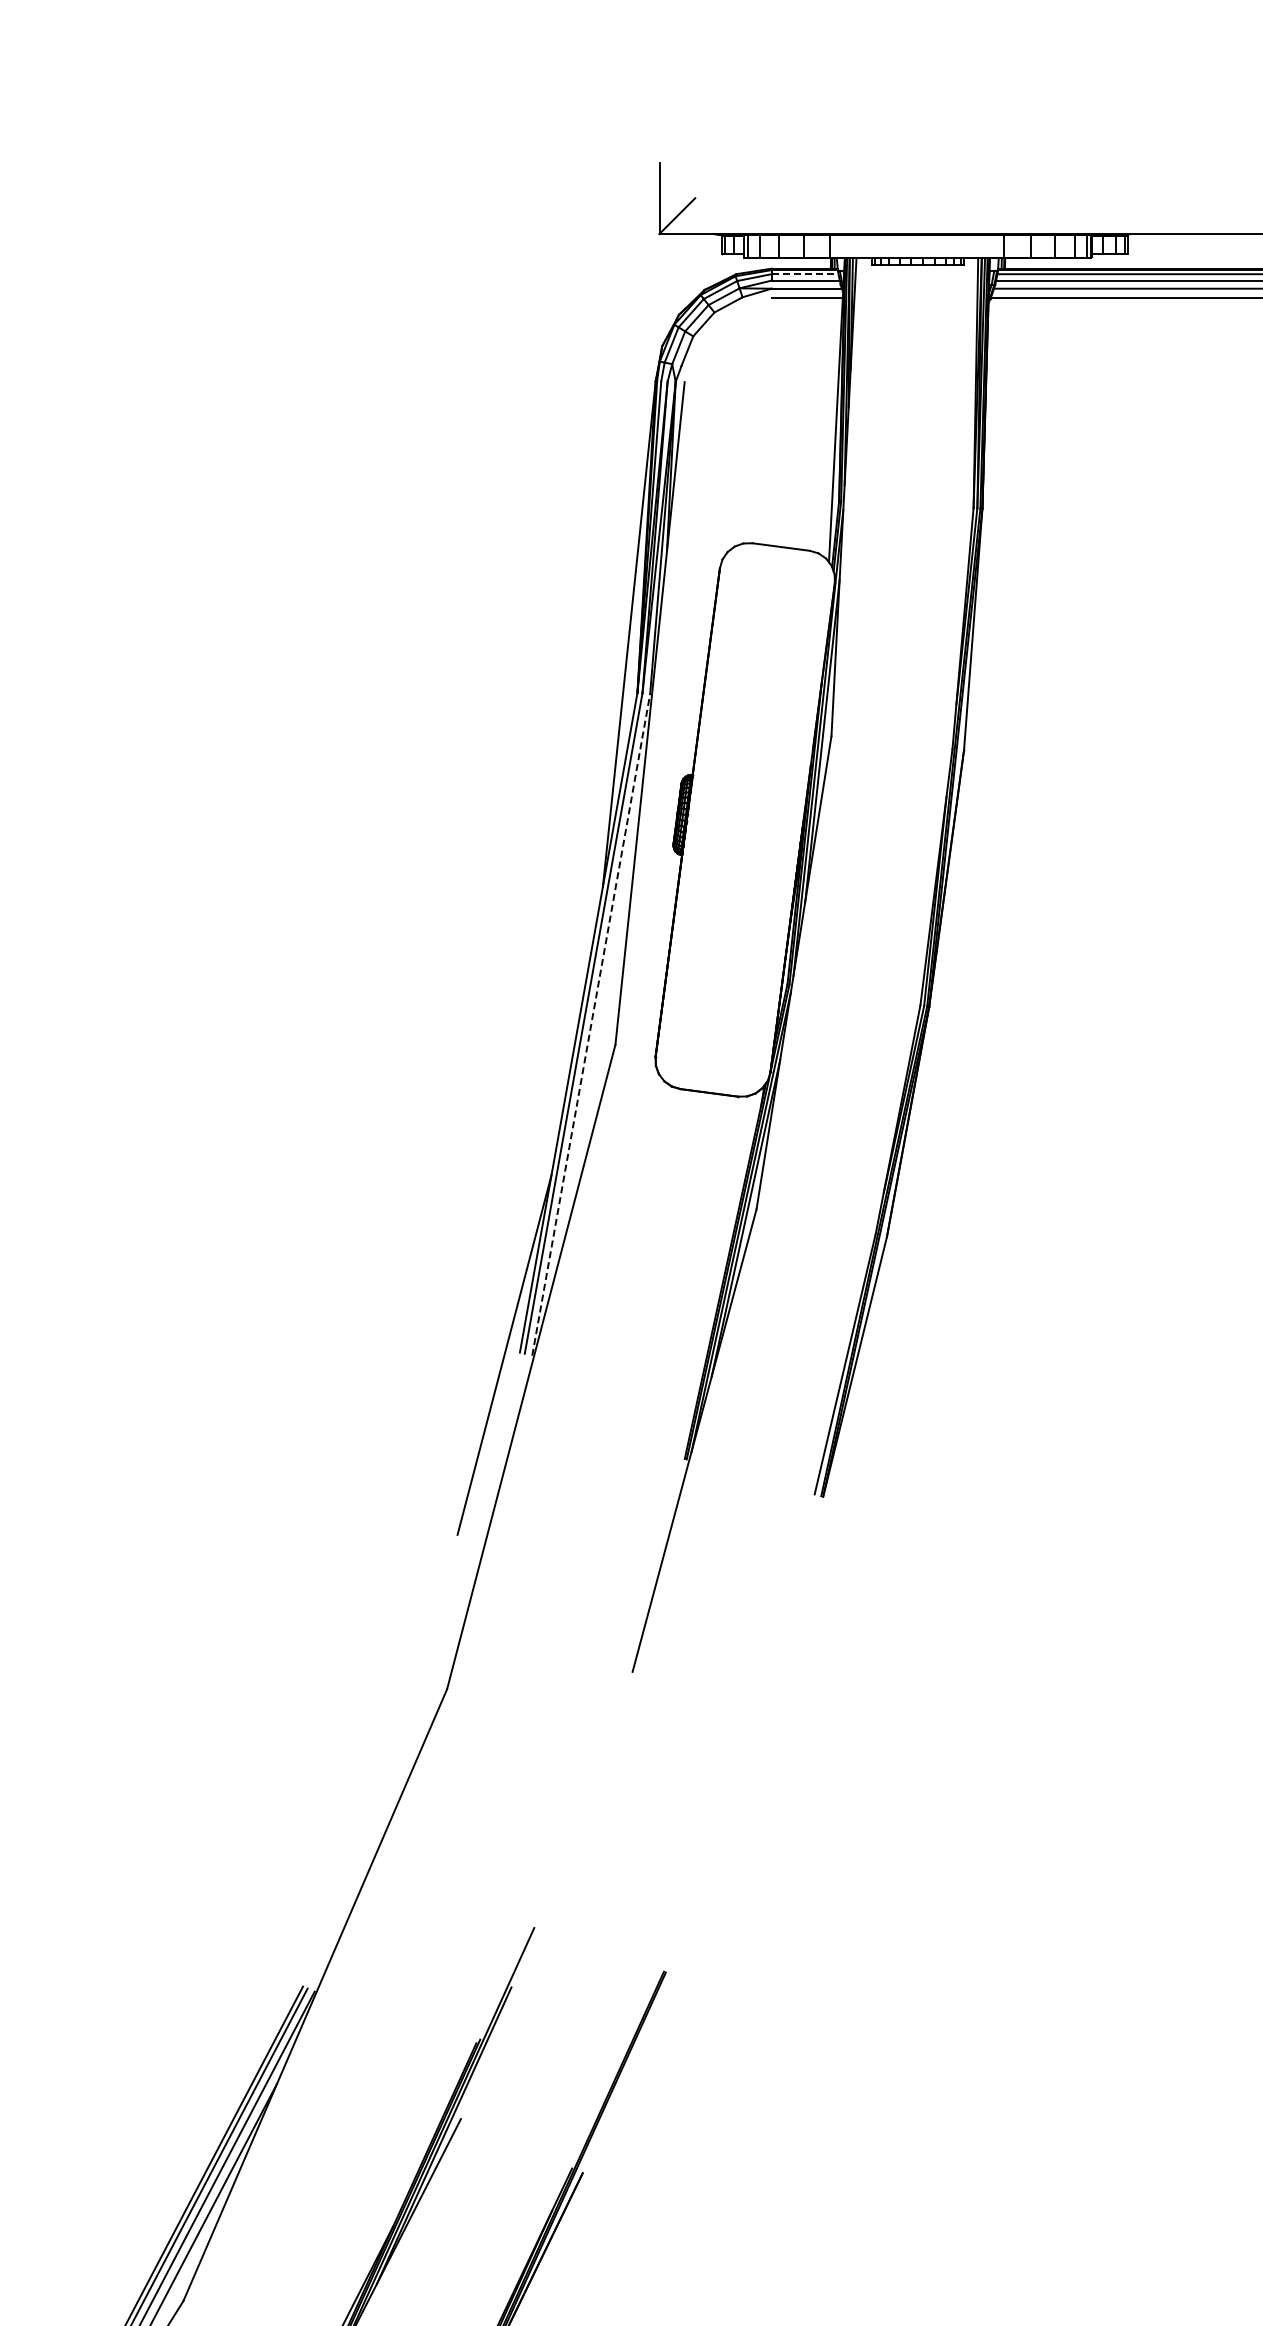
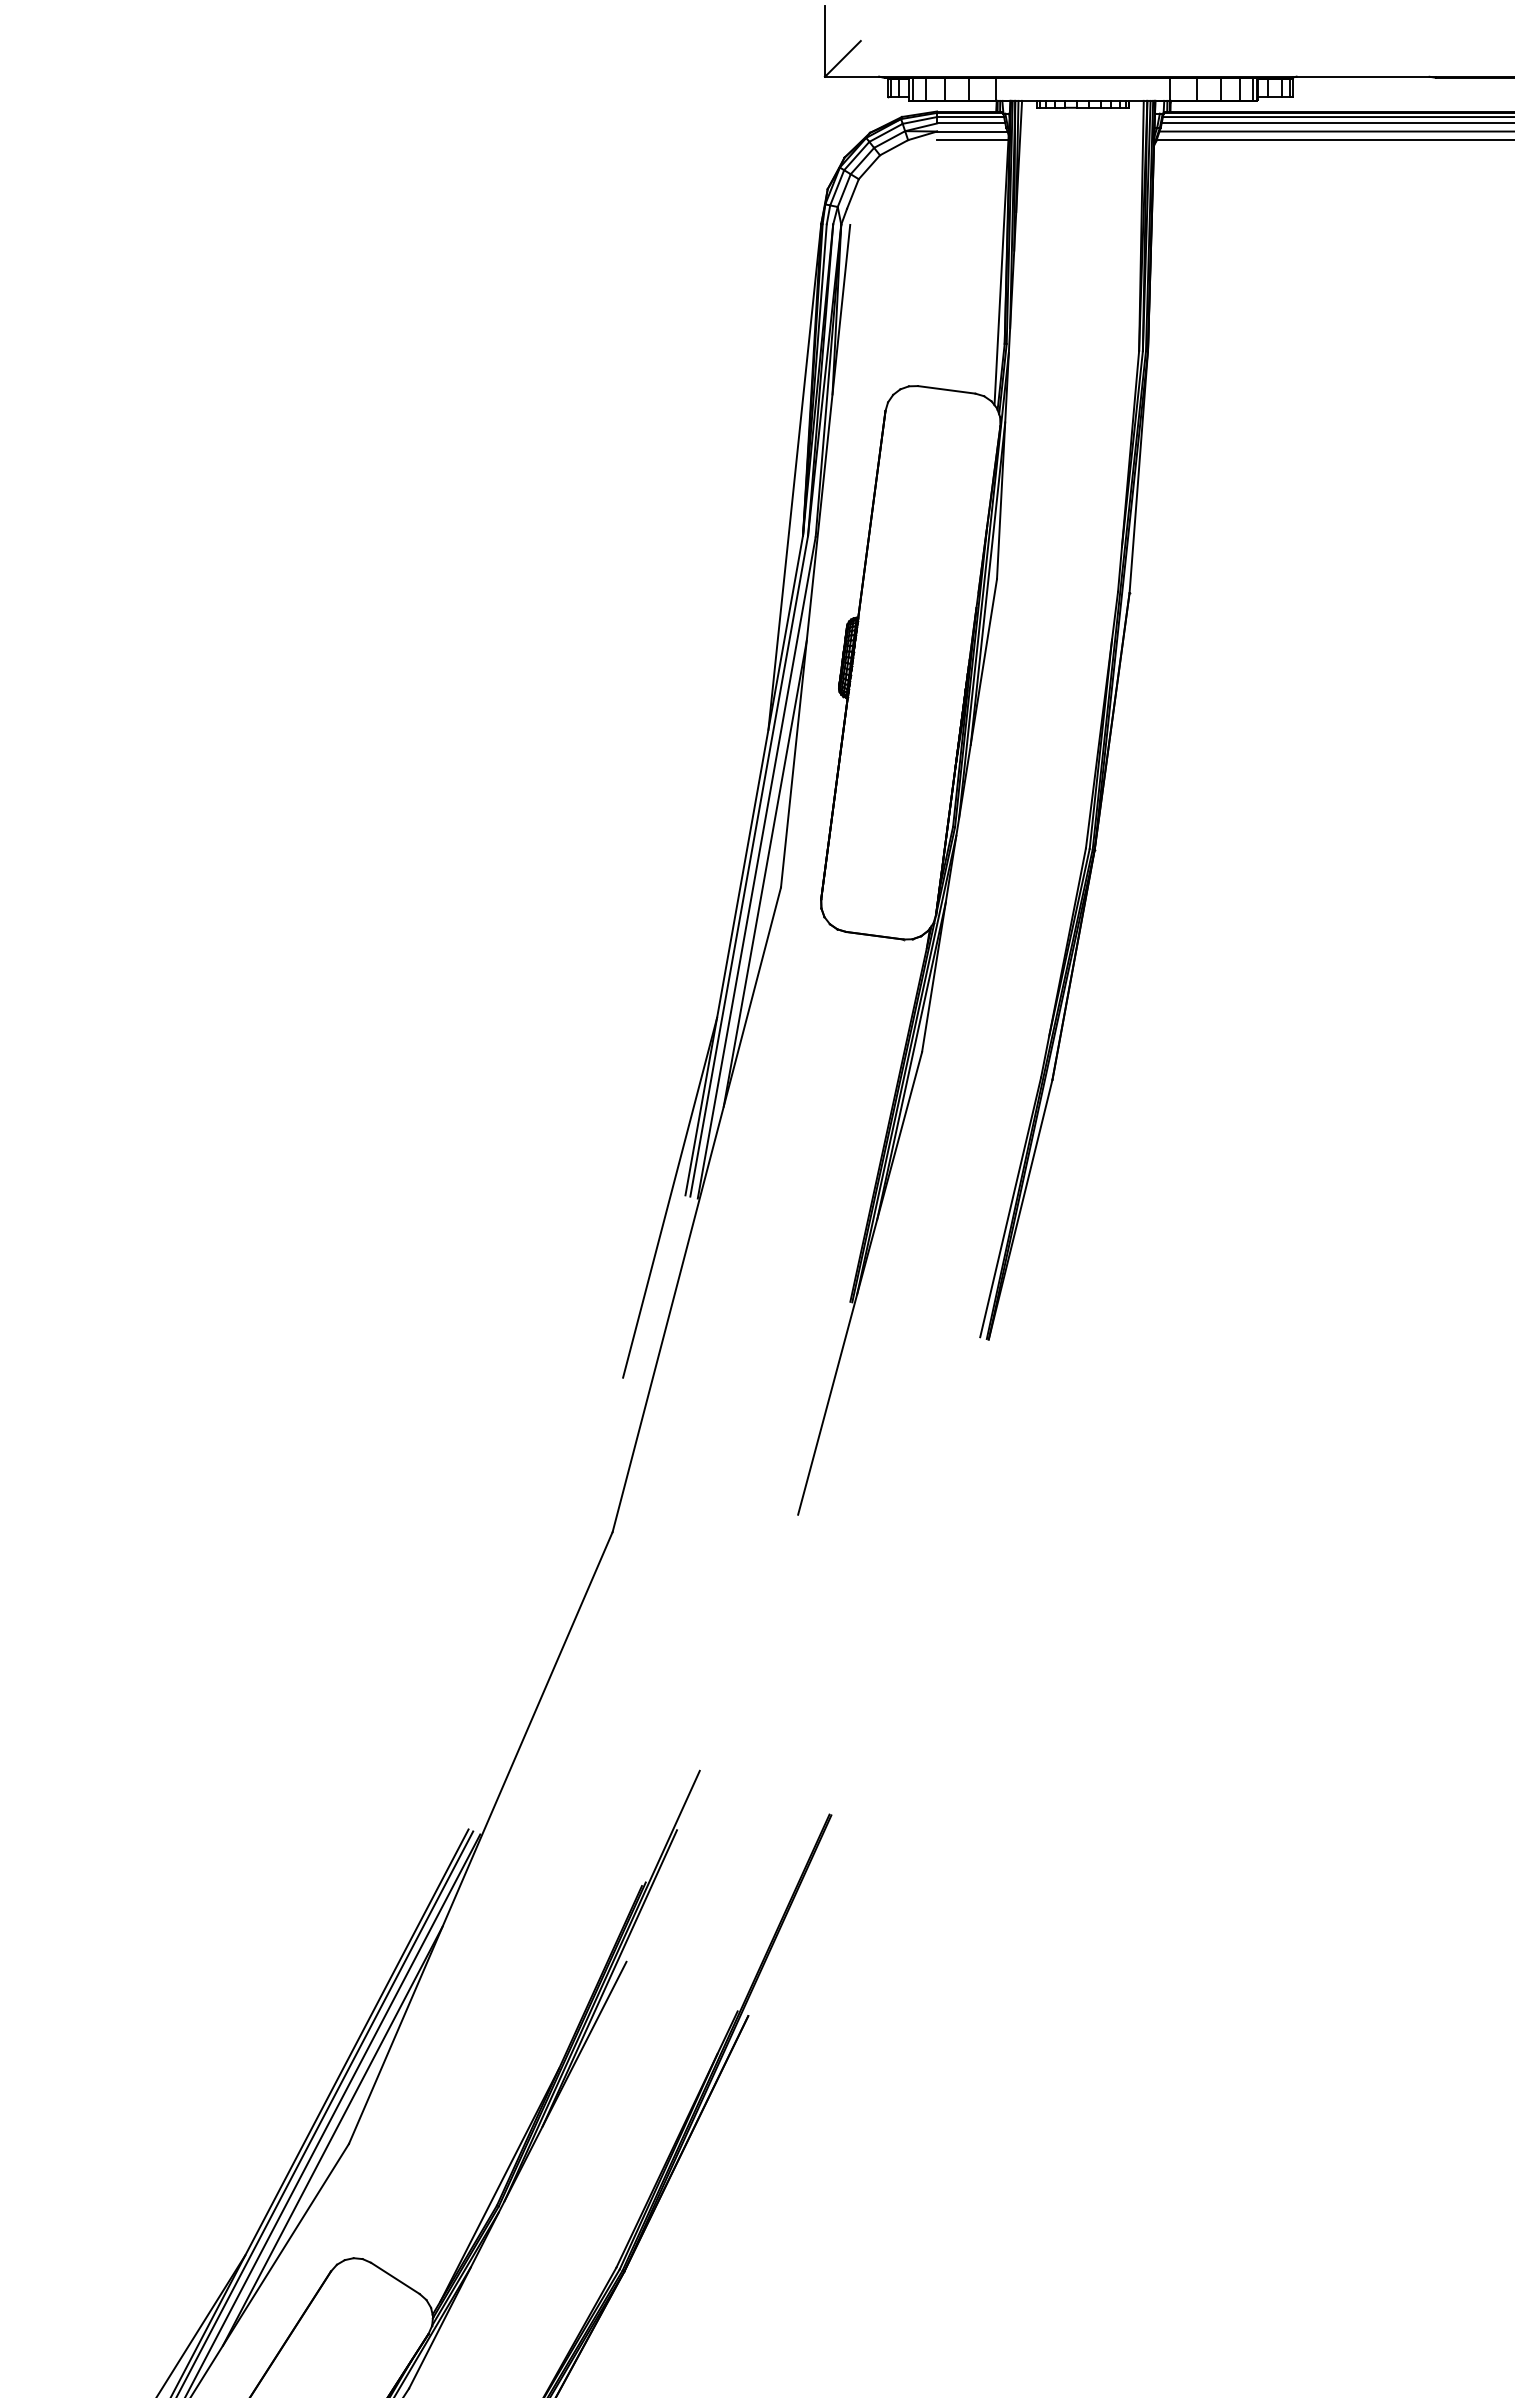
line: (805, 274) -> (971, 117), dashed -> solid
line: (590, 1024) -> (756, 867), dashed -> solid
line: (598, 1030) -> (764, 873), added

